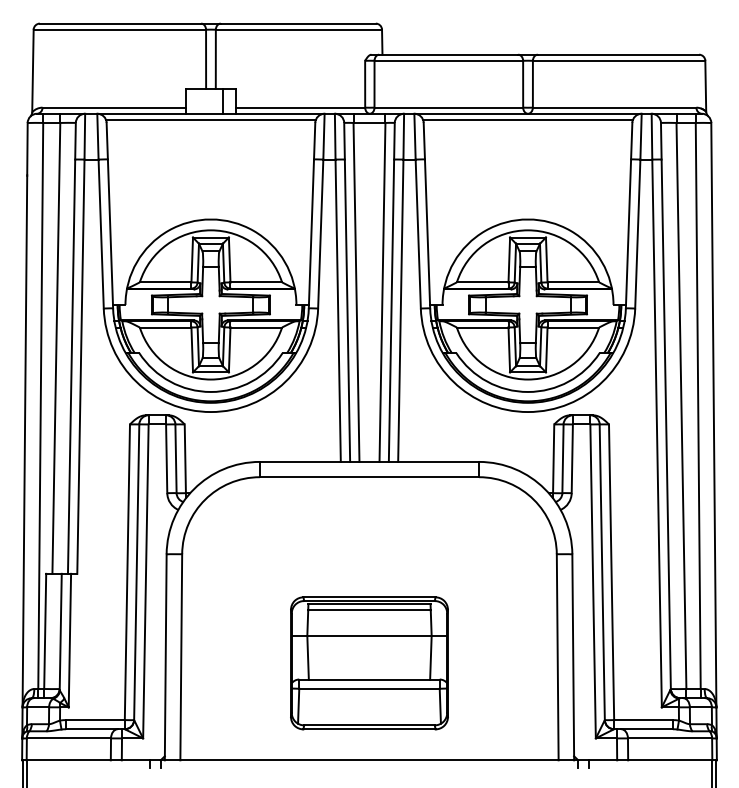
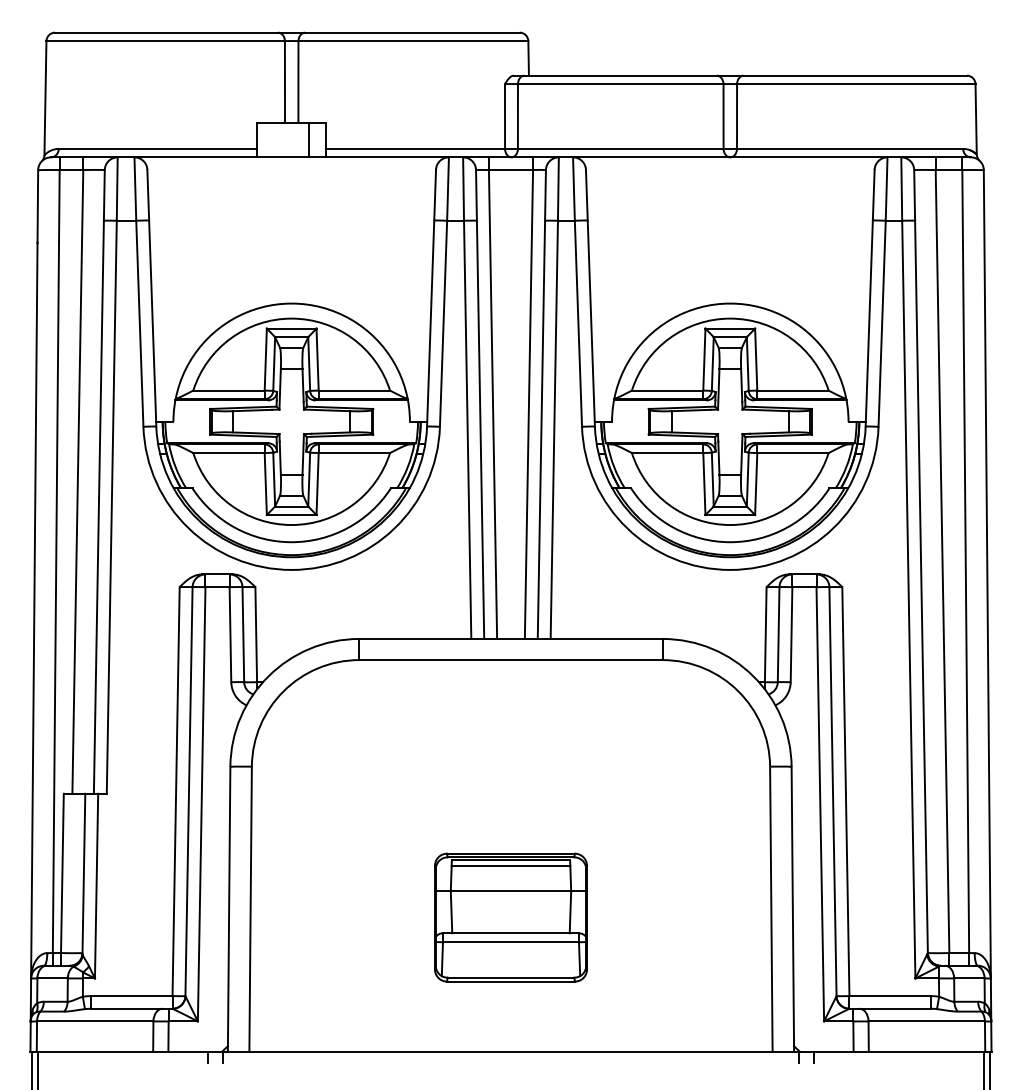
line: (210, 119) -> (291, 165), removed
line: (527, 119) -> (729, 165), removed
part: (369, 663) -> (511, 917), size x0.7

